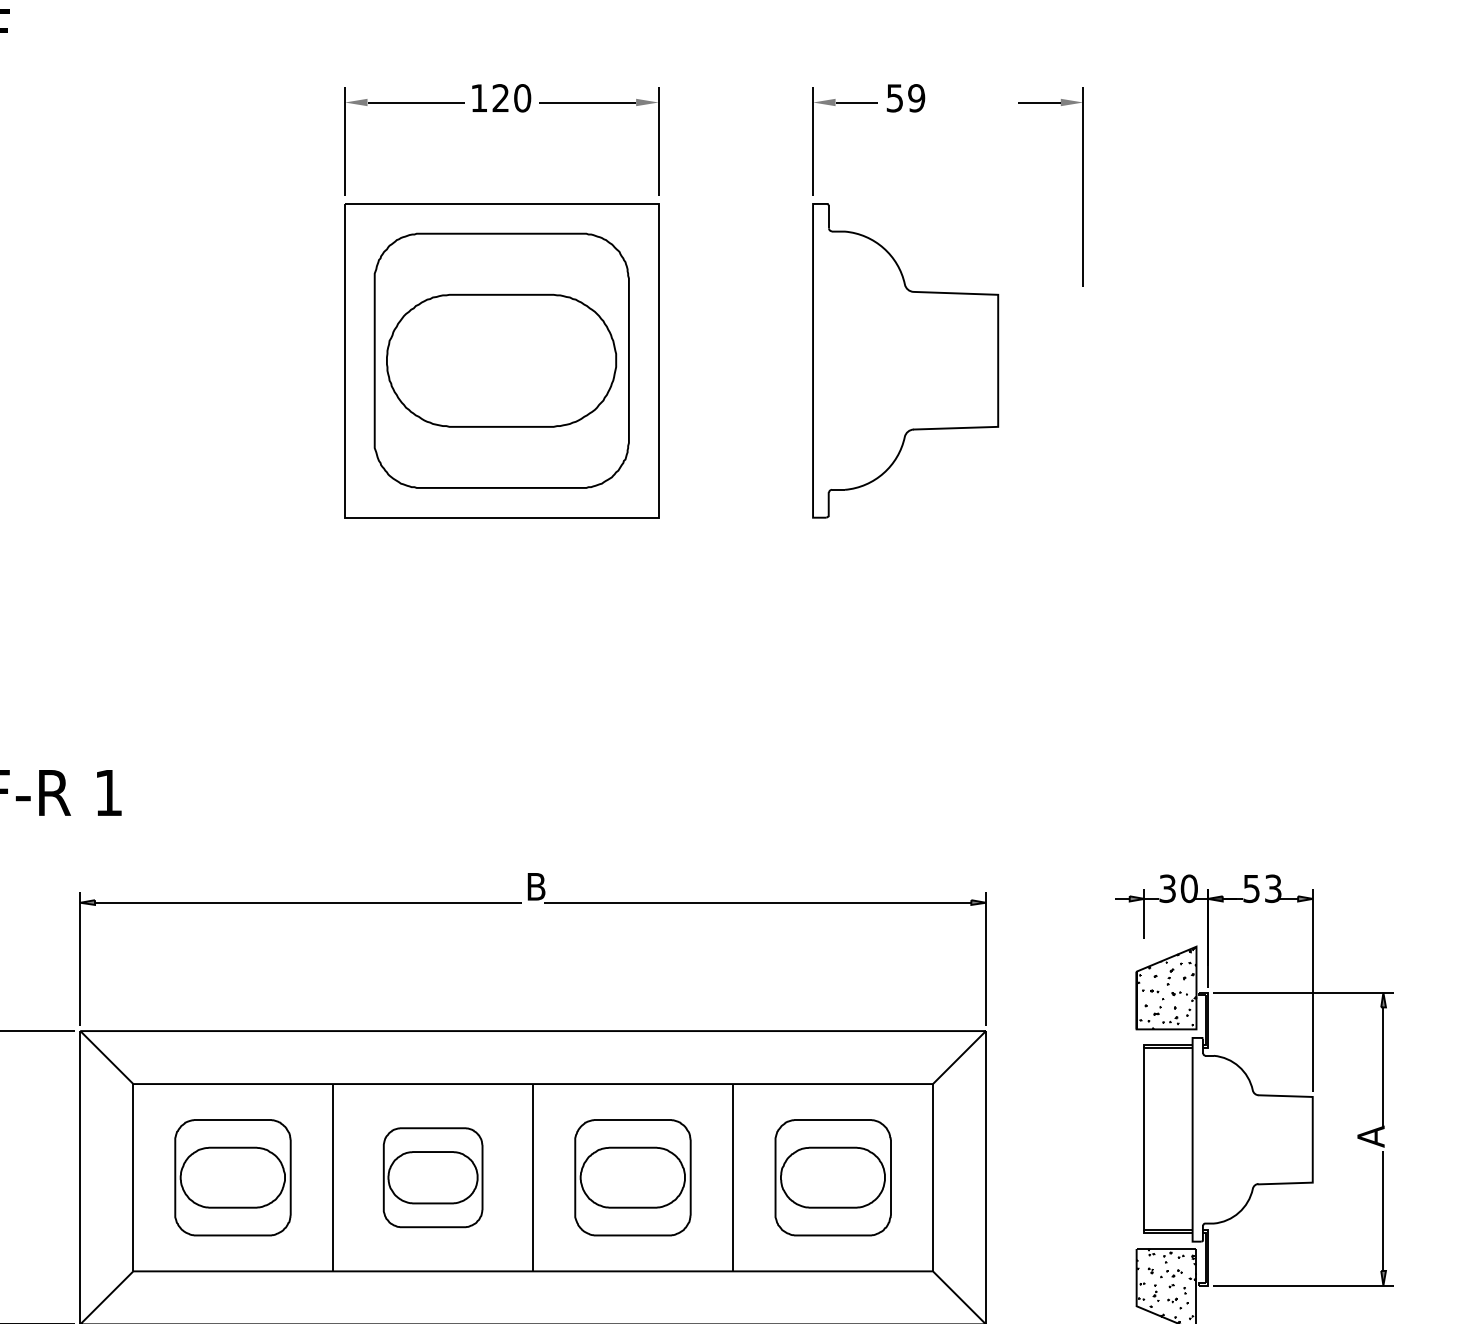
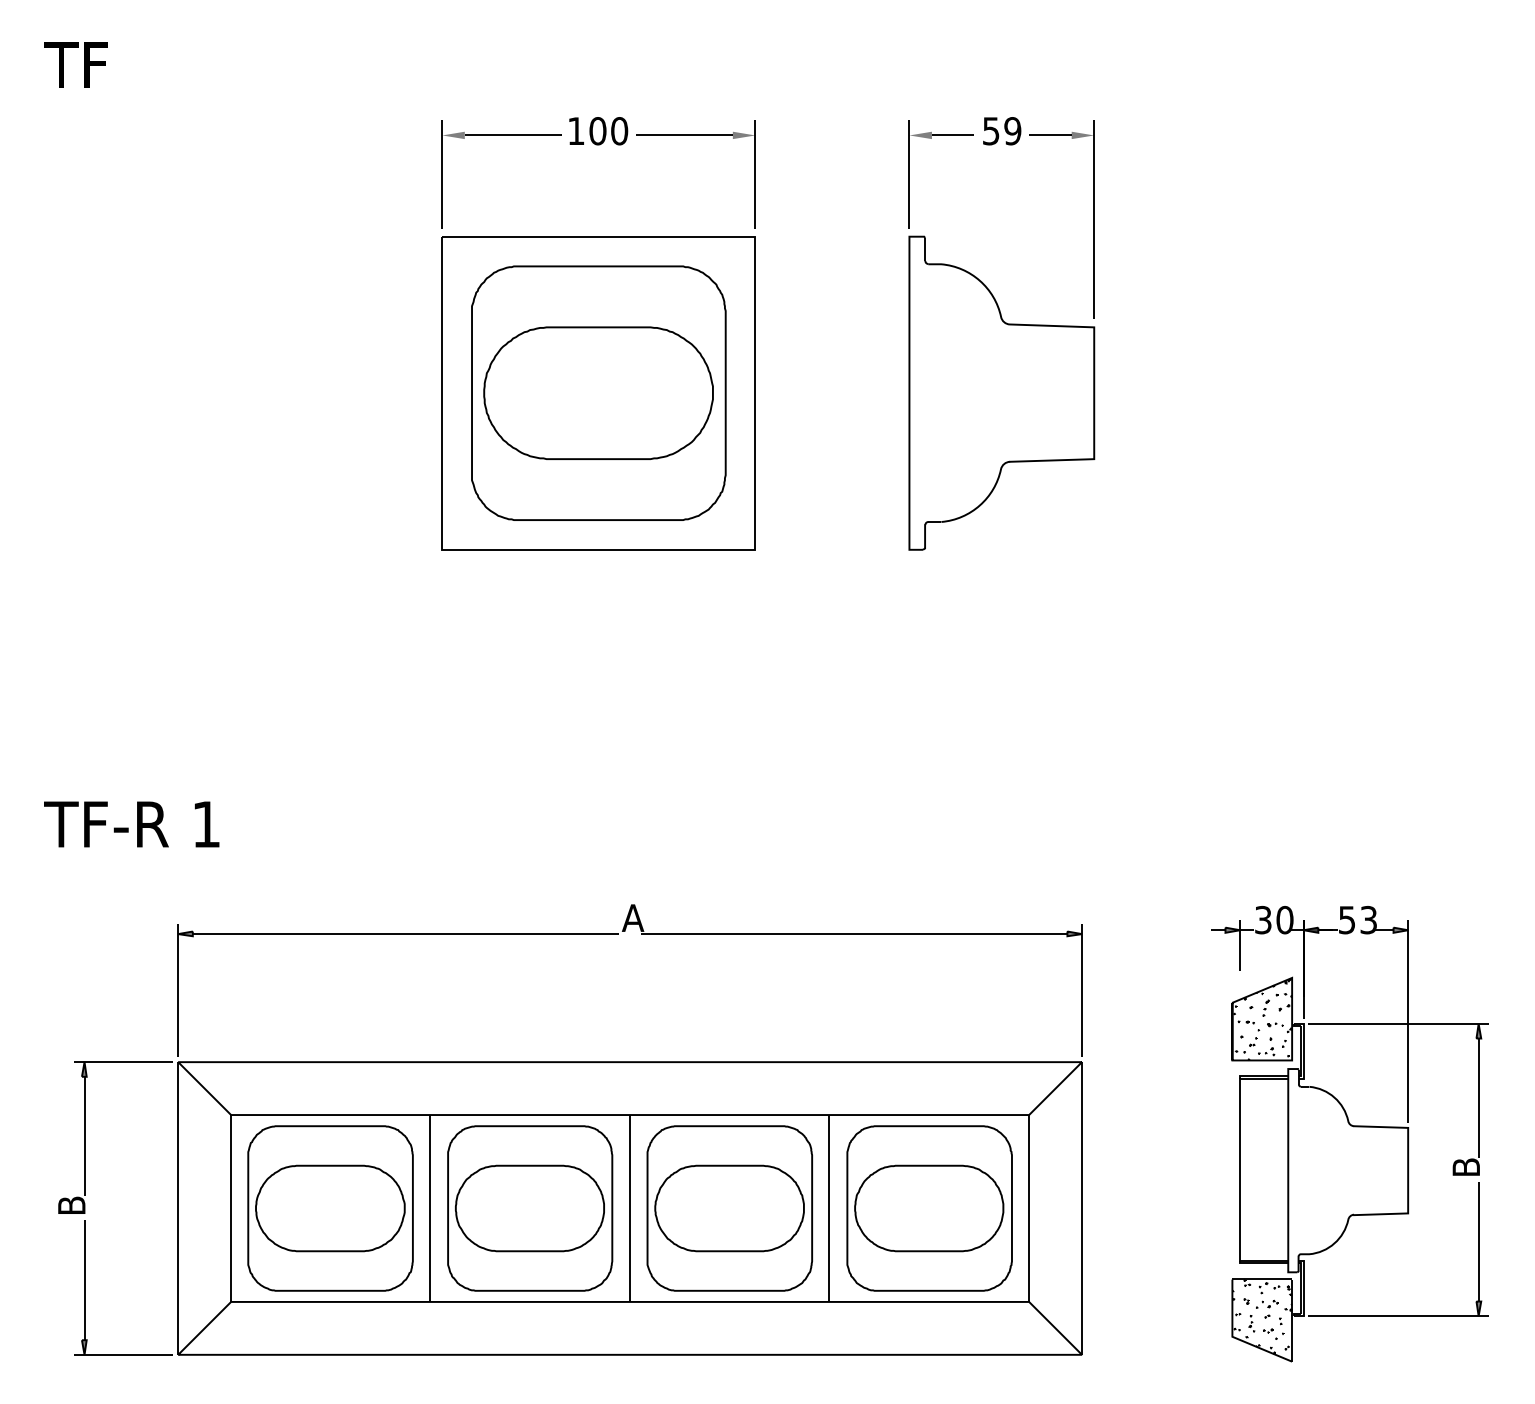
text: (500, 98) -> (597, 131), 120 -> 100
part: (1082, 186) -> (1093, 219), moved
text: (535, 886) -> (632, 917), B -> A
text: (1370, 1136) -> (1465, 1167), A -> B
part: (232, 1177) -> (330, 1208), size x1.43
part: (433, 1177) -> (530, 1208), size x1.67
part: (632, 1177) -> (729, 1208), size x1.43
part: (833, 1177) -> (929, 1208), size x1.43

